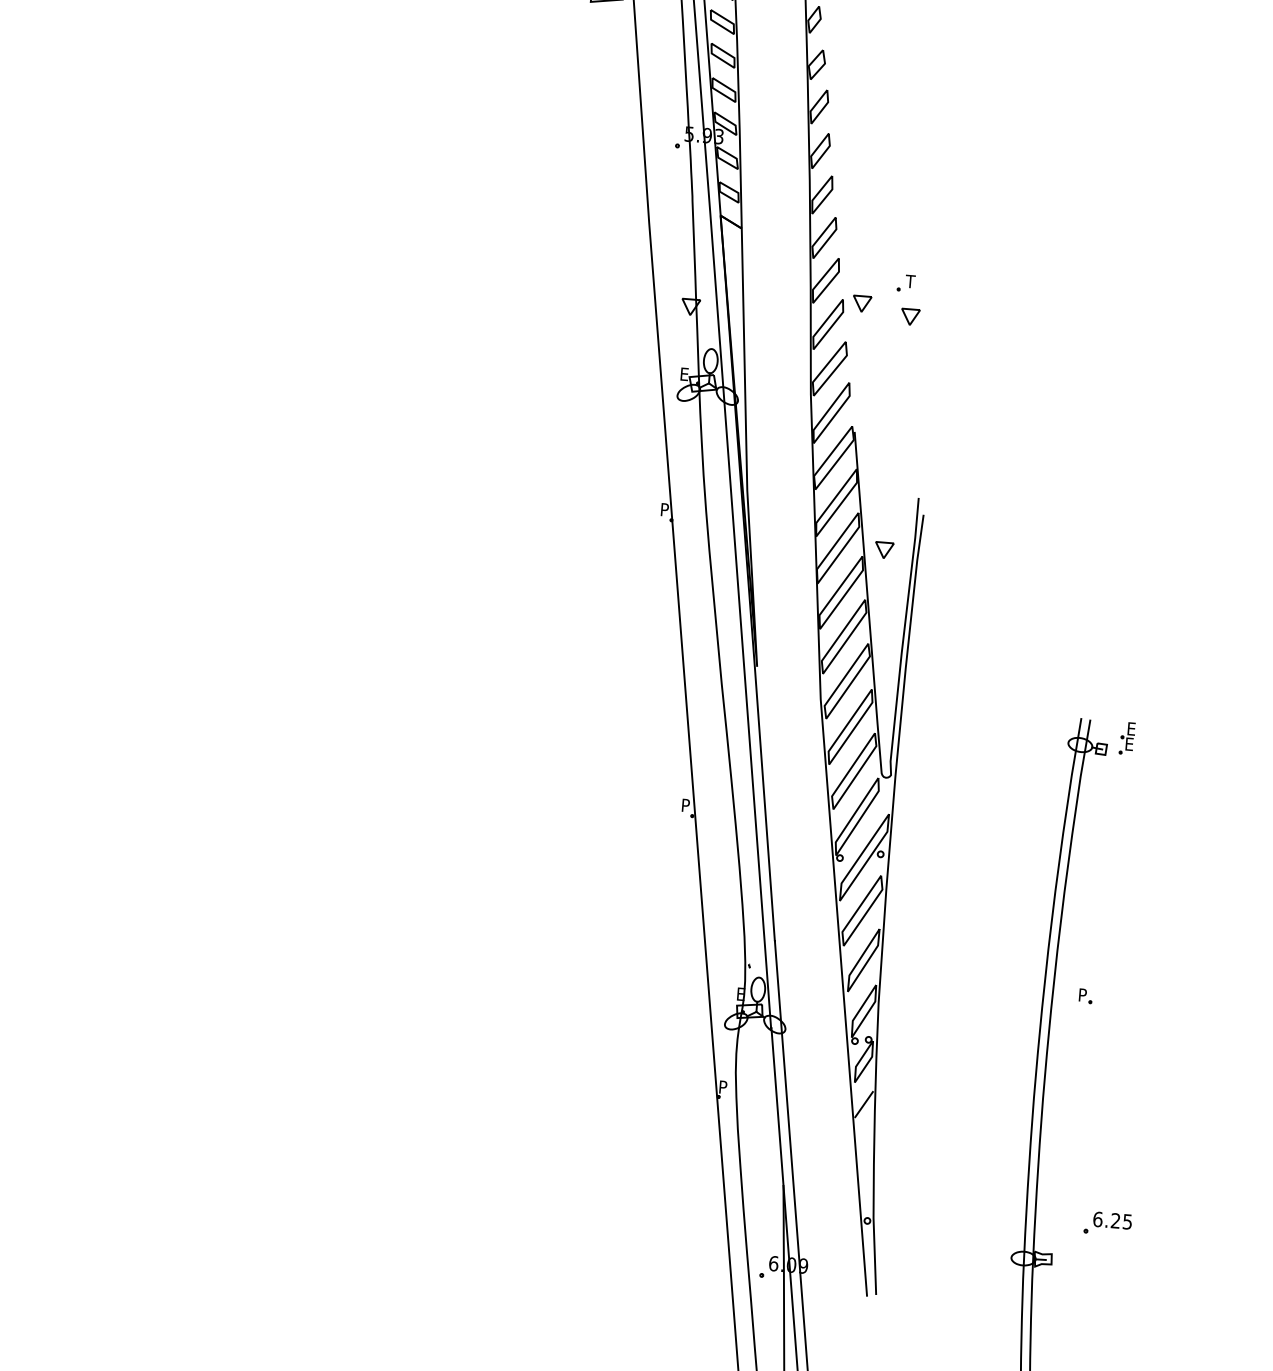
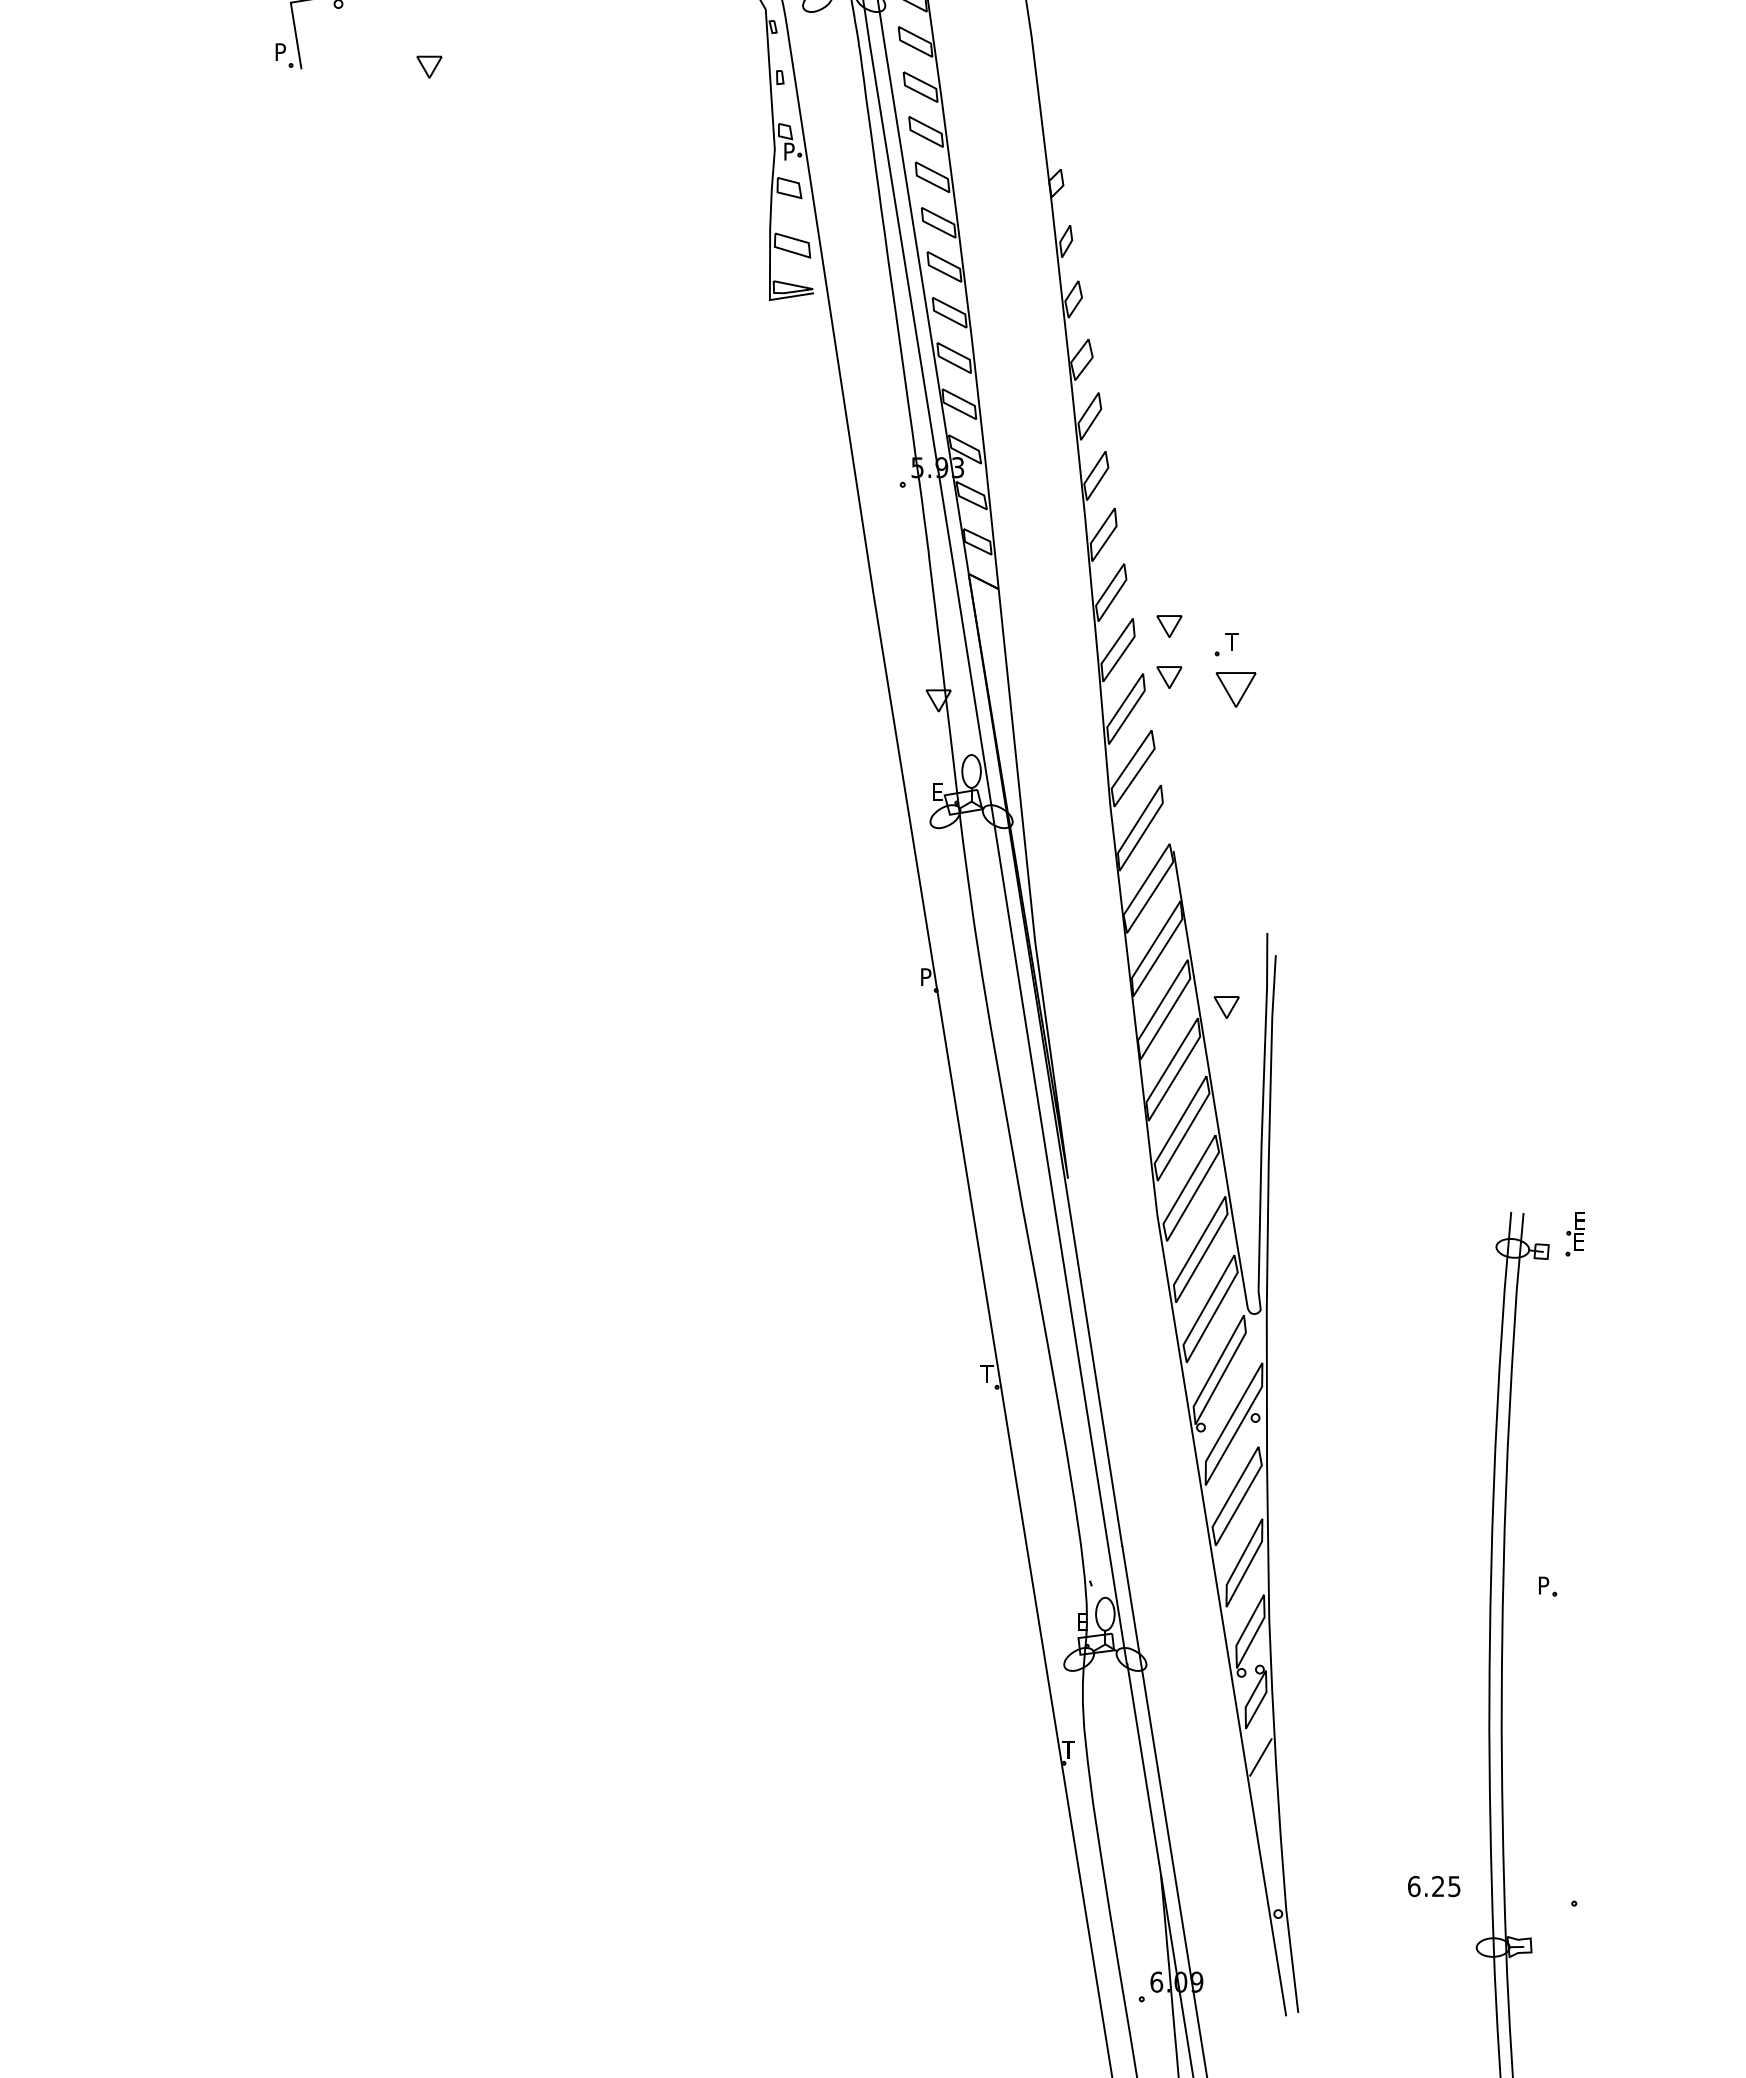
part: (865, 266) -> (1169, 626), added
part: (910, 316) -> (1235, 689), size x1.6
text: (685, 805) -> (986, 1373), P -> T
text: (722, 1087) -> (1068, 1749), P -> T
text: (1112, 1220) -> (1434, 1886), moved

